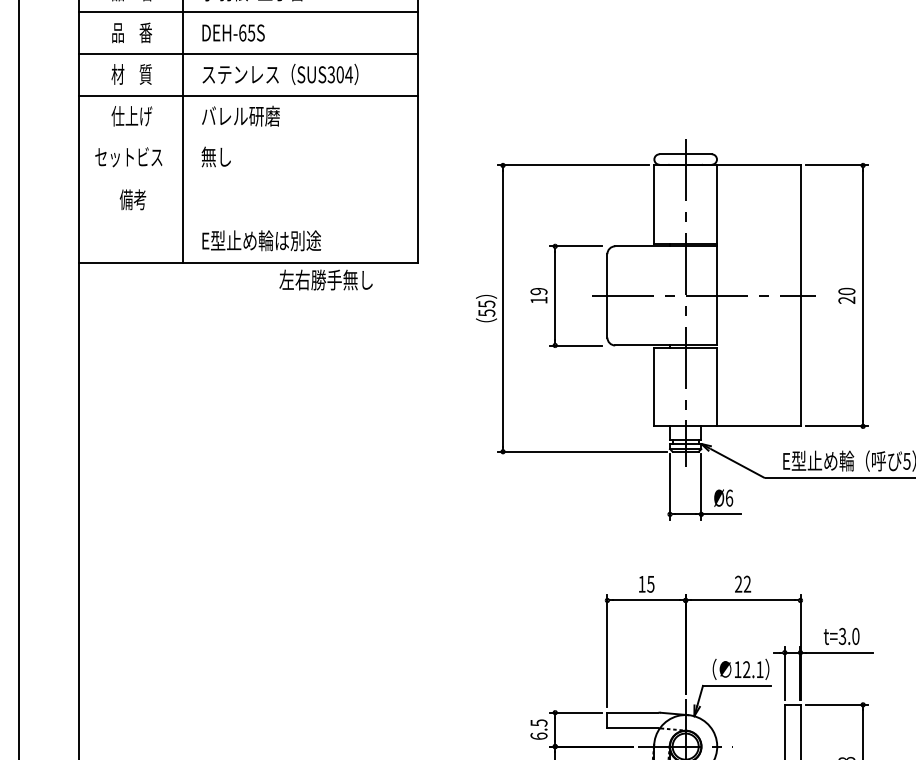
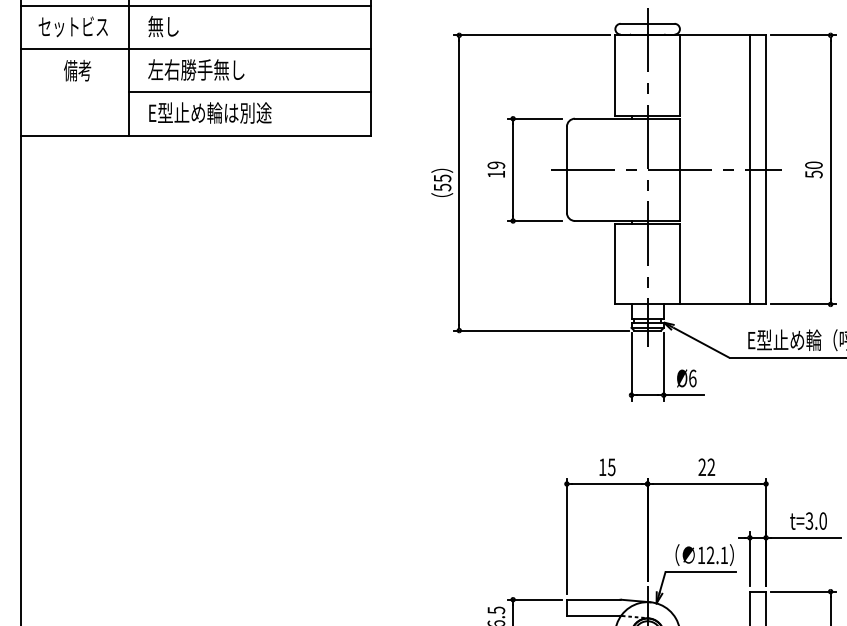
line: (247, 137) -> (195, 6), added
line: (247, 179) -> (195, 49), added
line: (299, 220) -> (249, 92), added
text: (325, 279) -> (195, 69), moved
line: (784, 295) -> (749, 169), added
text: (846, 300) -> (813, 174), 20 -> 50

